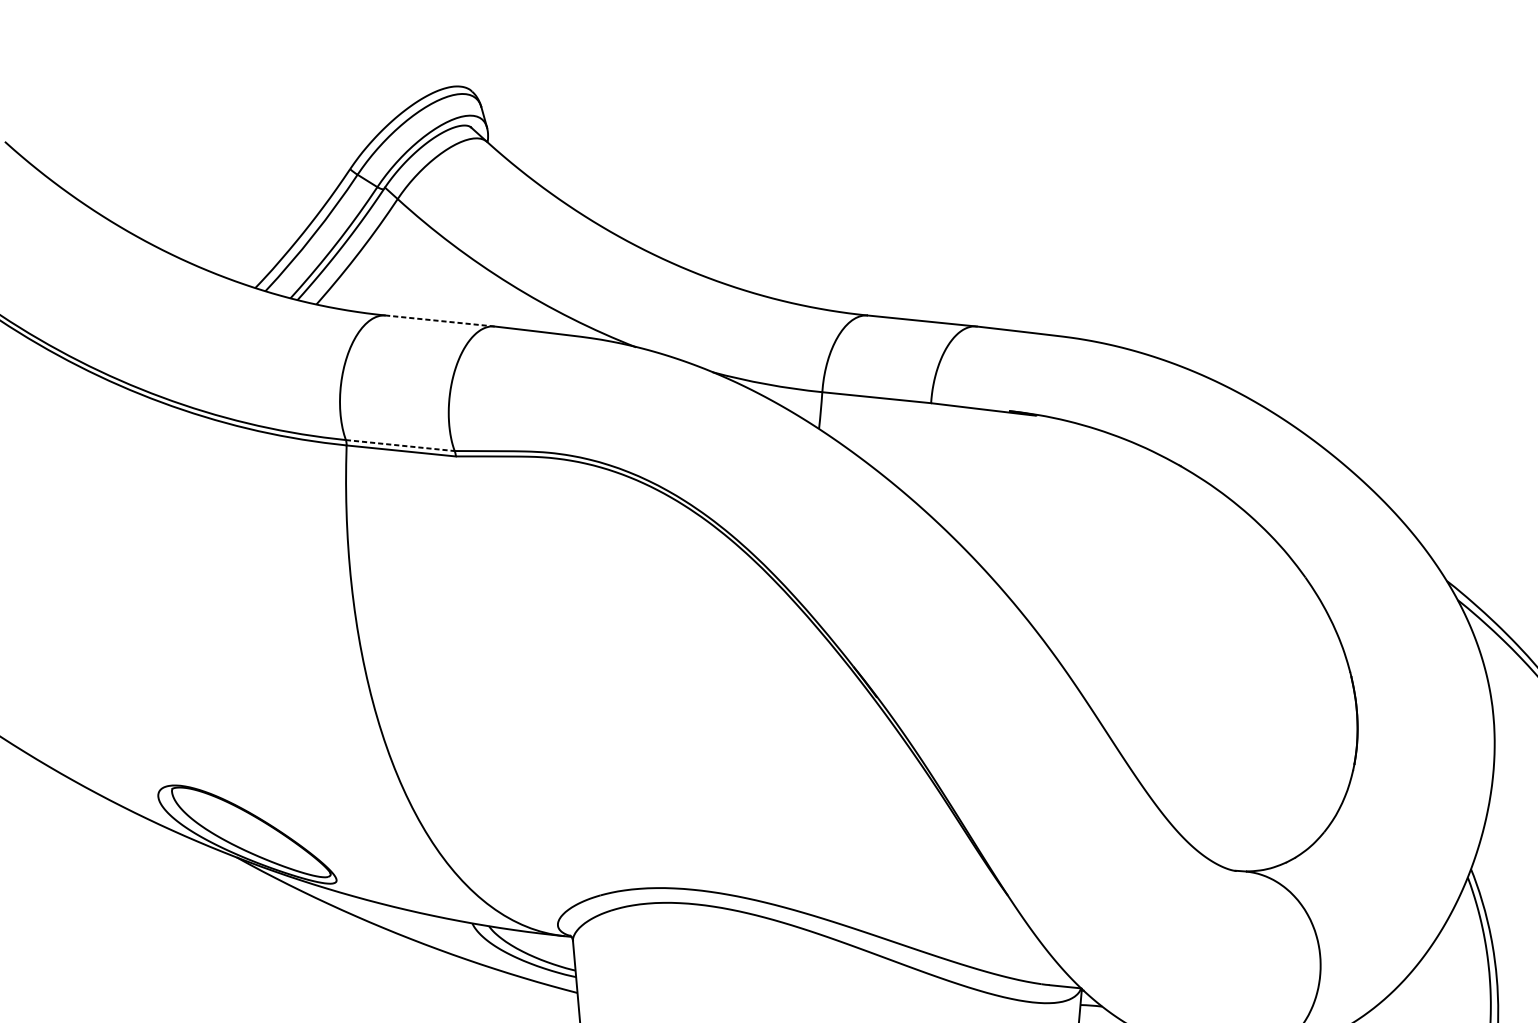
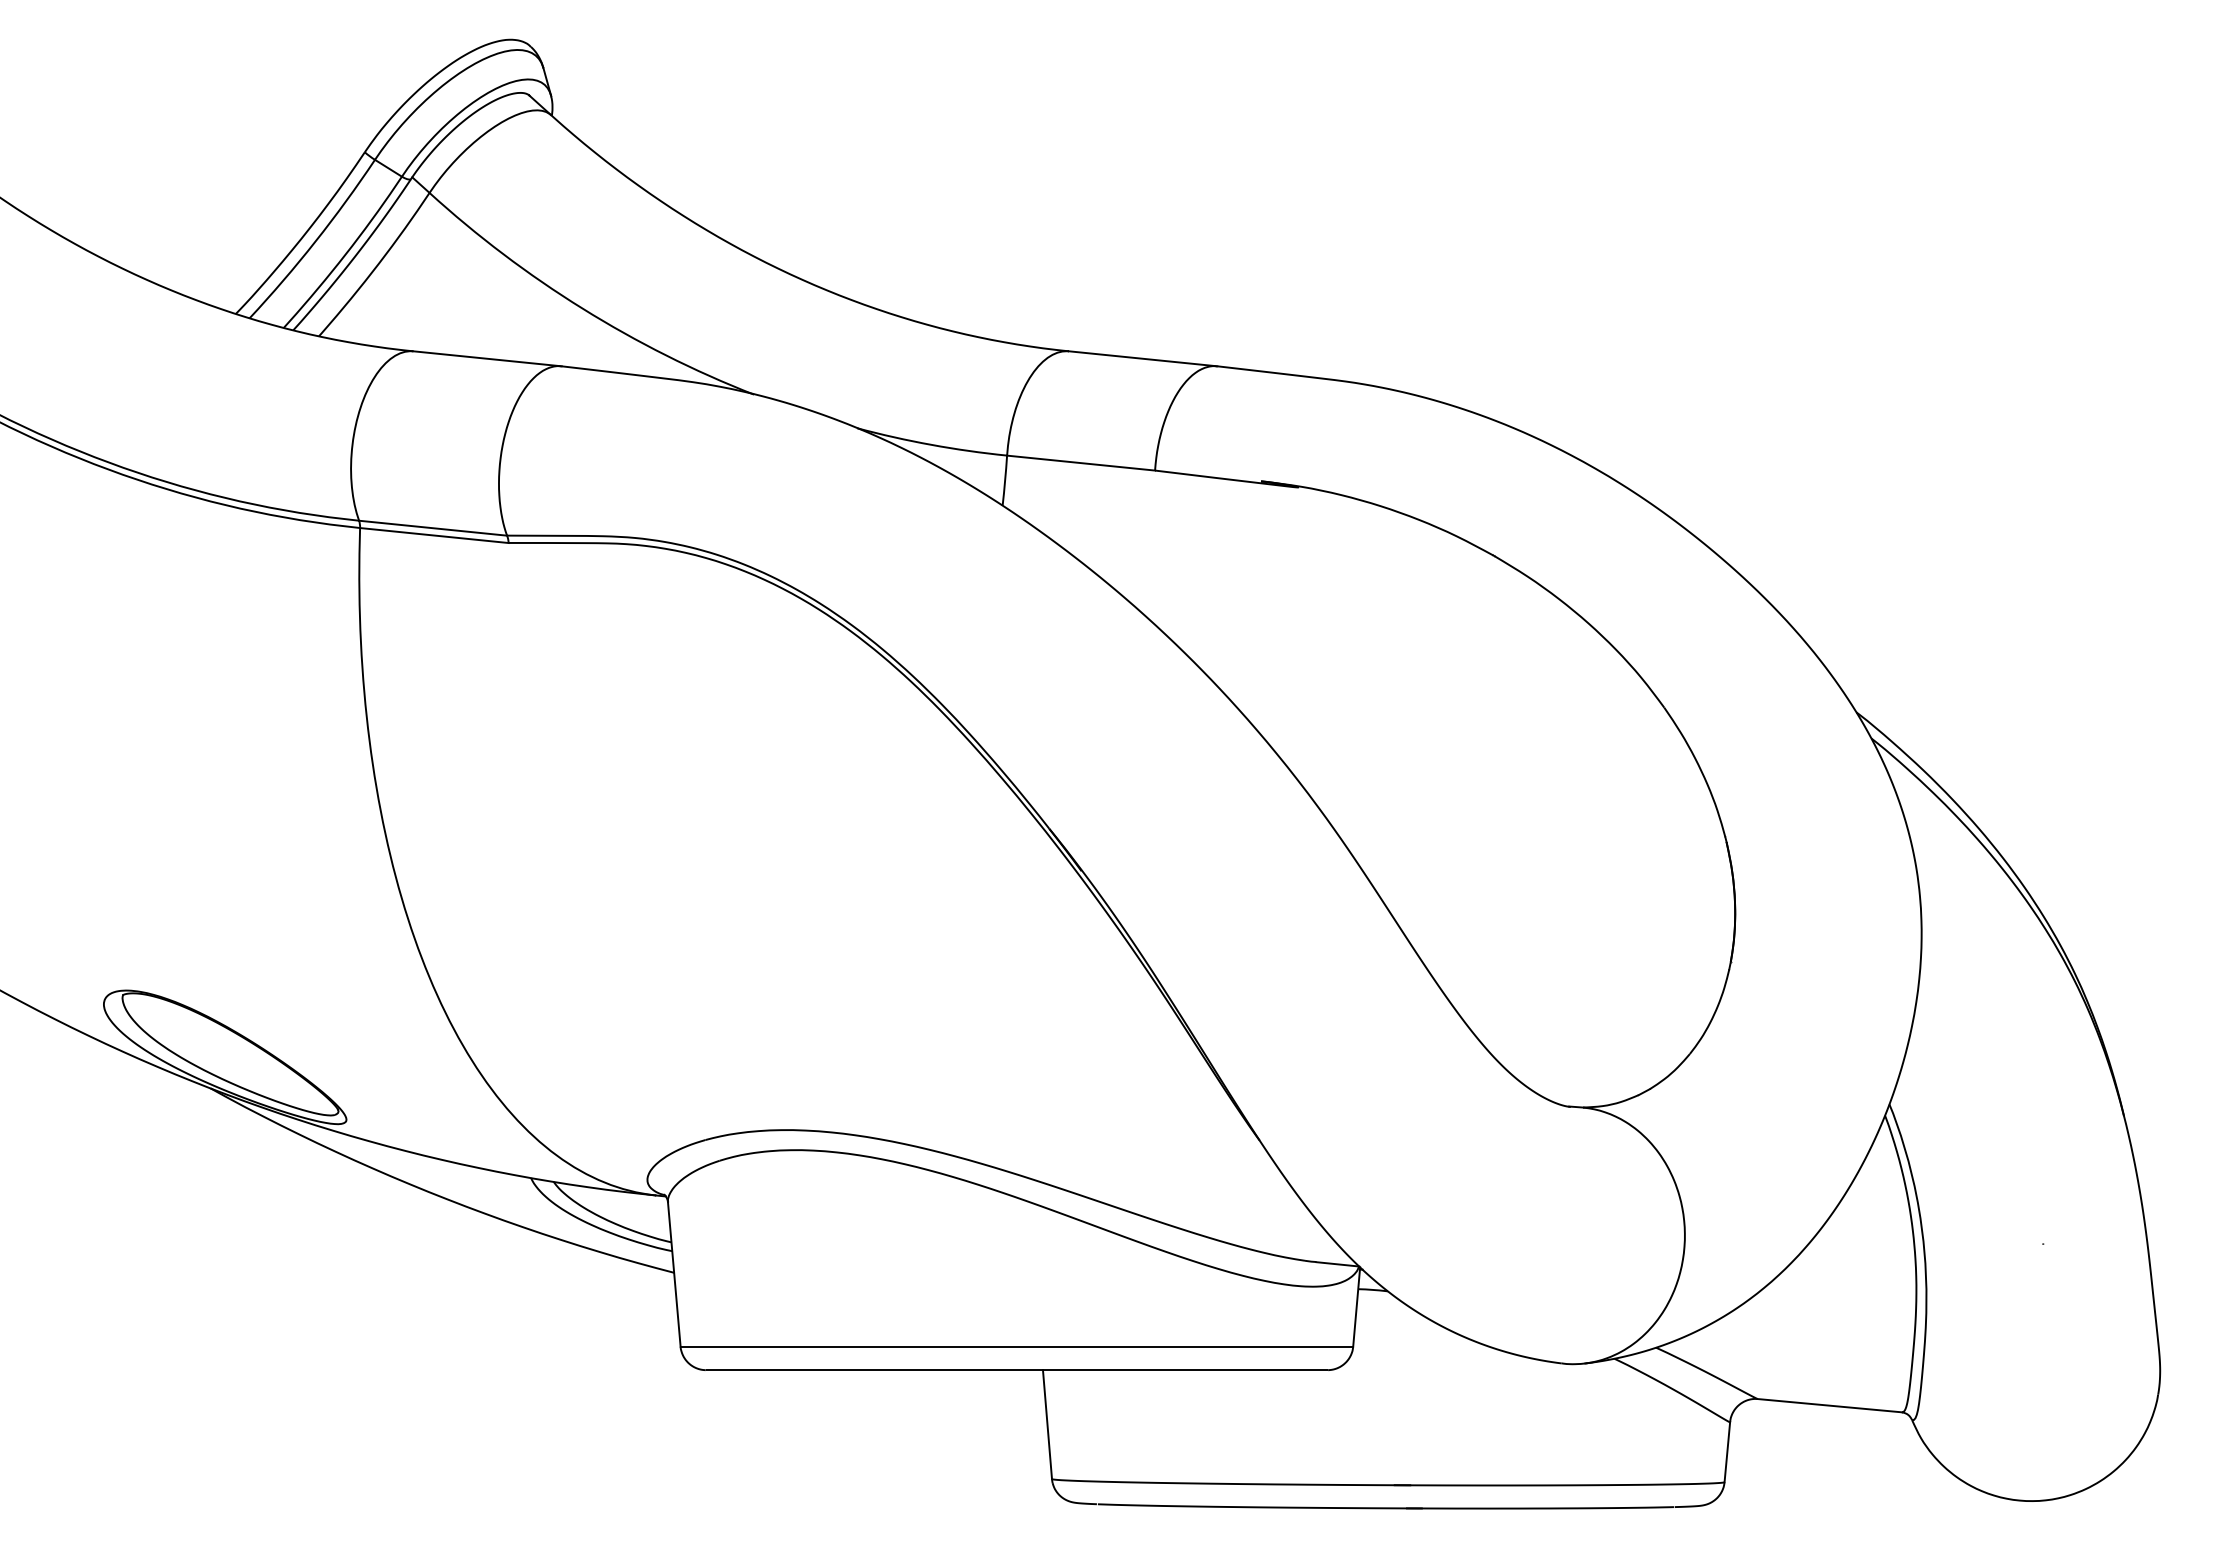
line: (440, 320) -> (487, 358), dashed -> solid
line: (400, 445) -> (433, 528), dashed -> solid

